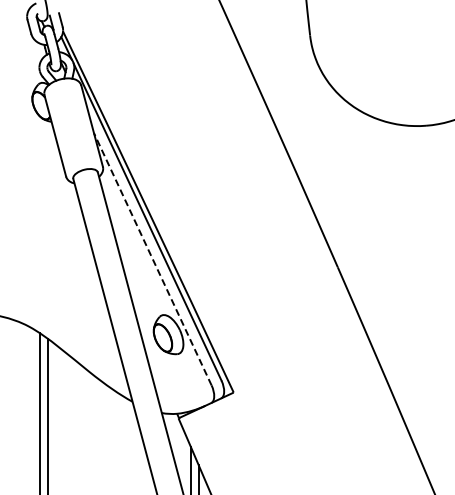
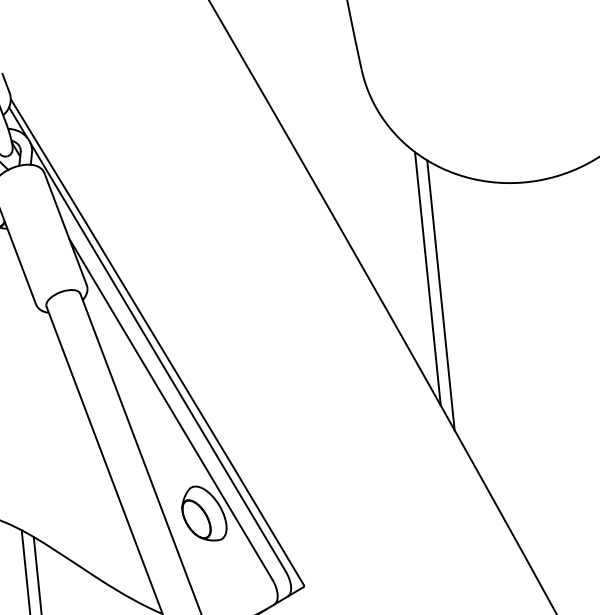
line: (341, 186) -> (427, 278), added
line: (349, 198) -> (440, 294), added
line: (152, 258) -> (170, 408), dashed -> solid

